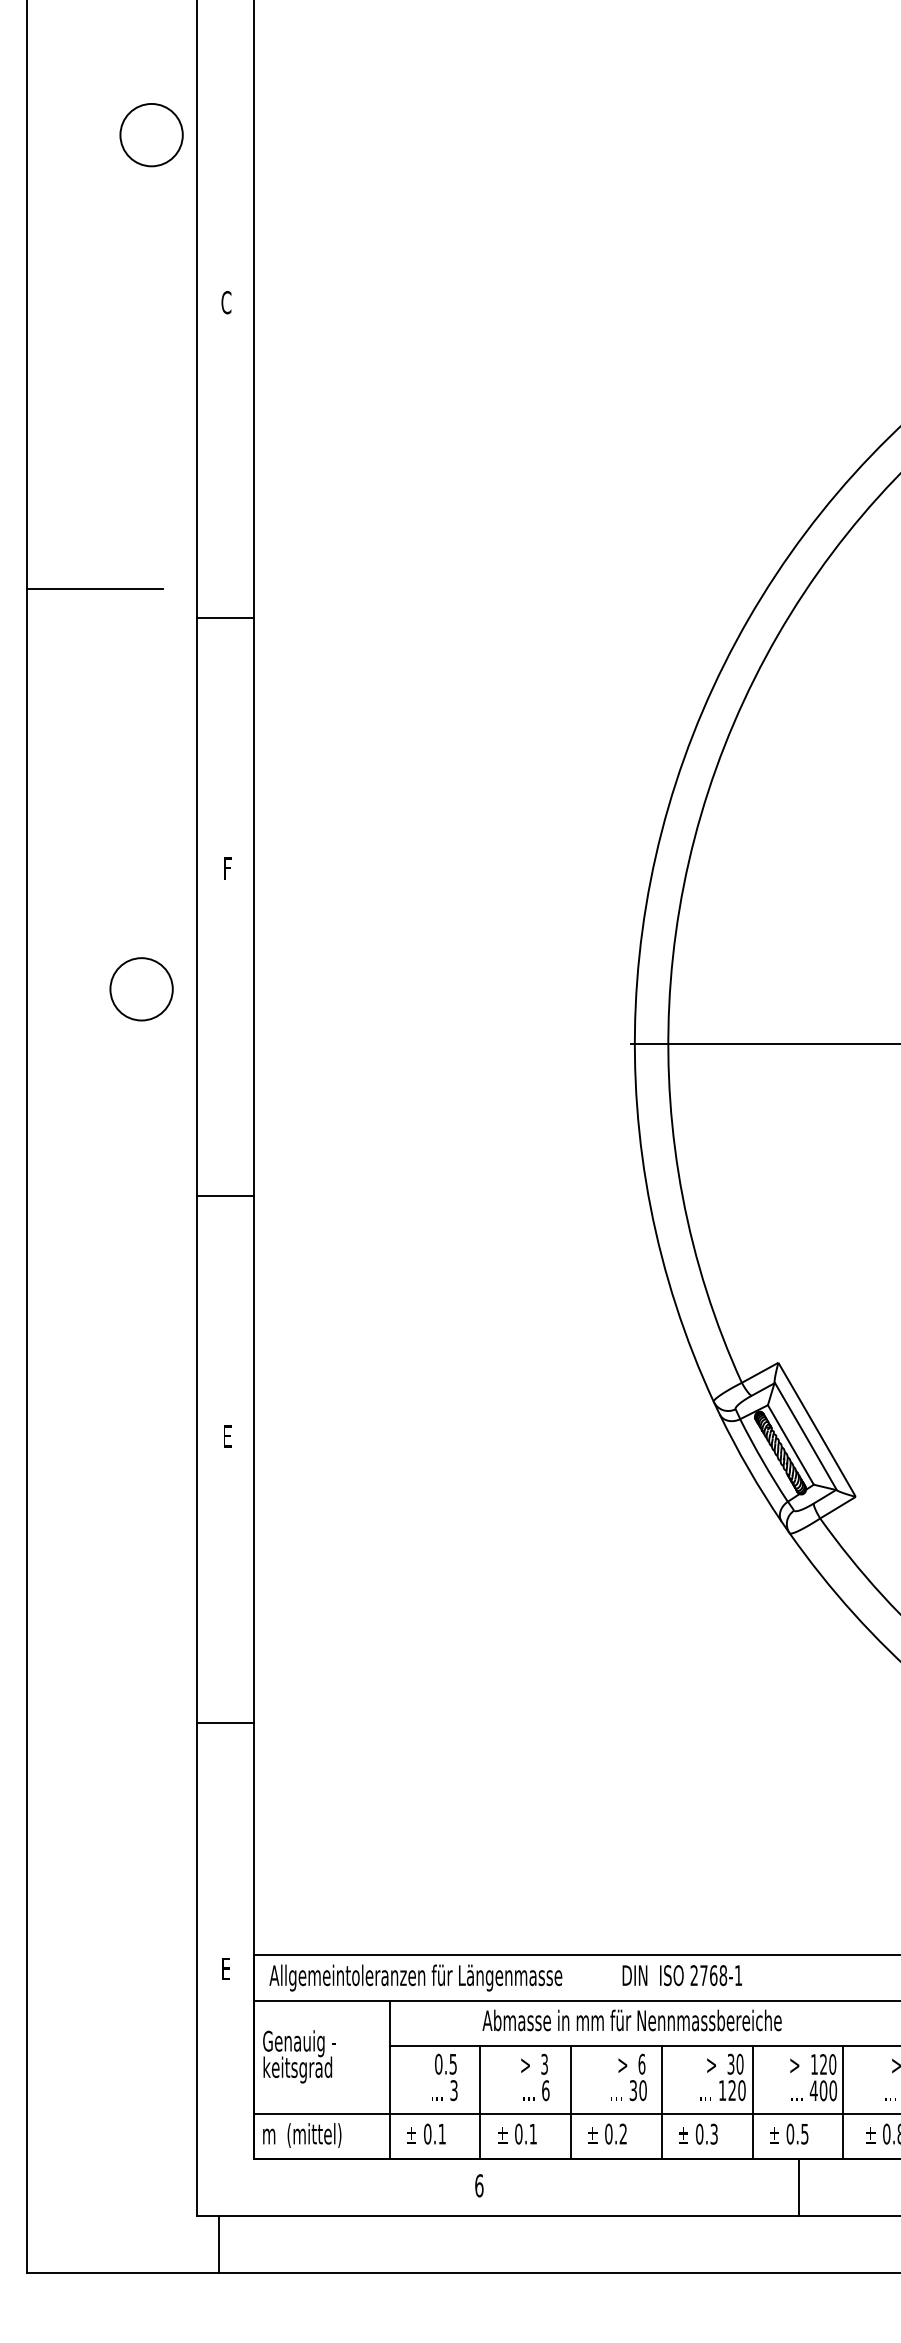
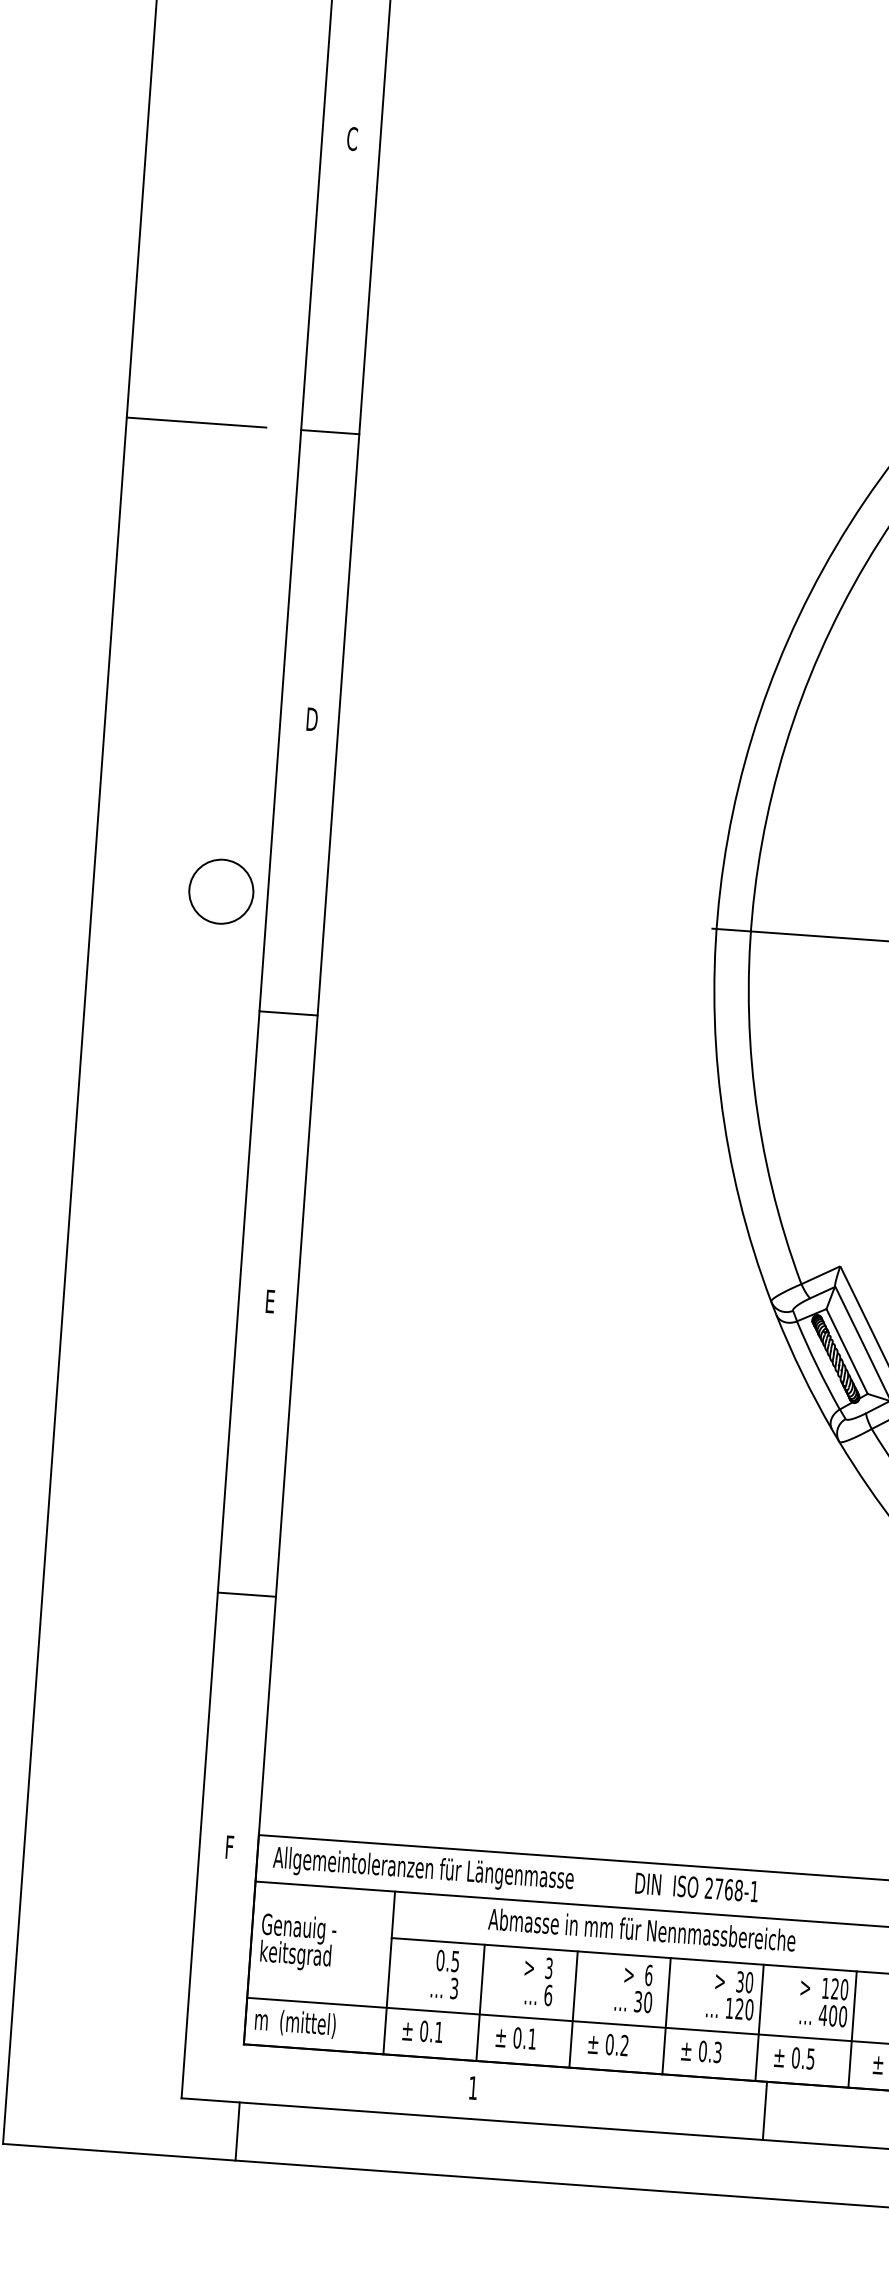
line: (224, 617) -> (329, 431), moved
text: (227, 868) -> (311, 719), F -> D
circle: (141, 989) -> (221, 891), moved
line: (224, 1195) -> (287, 1013), moved
text: (225, 1968) -> (229, 1846), E -> F
text: (479, 2185) -> (473, 2087), 6 -> 1
line: (798, 2187) -> (764, 2110), moved
line: (218, 2244) -> (237, 2131), moved

